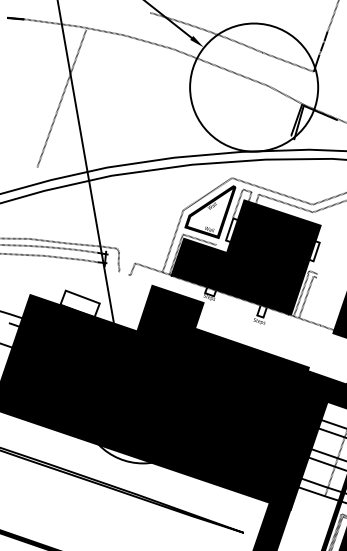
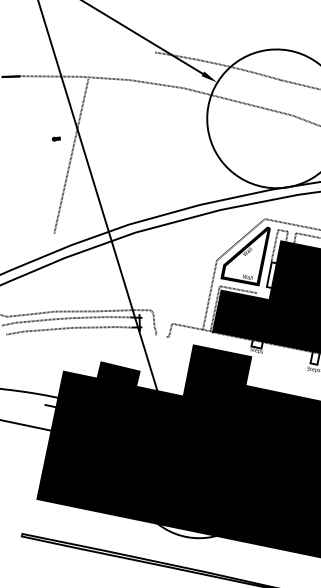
part: (49, 80) -> (55, 138), added
fill: (79, 303) -> (117, 374), added

